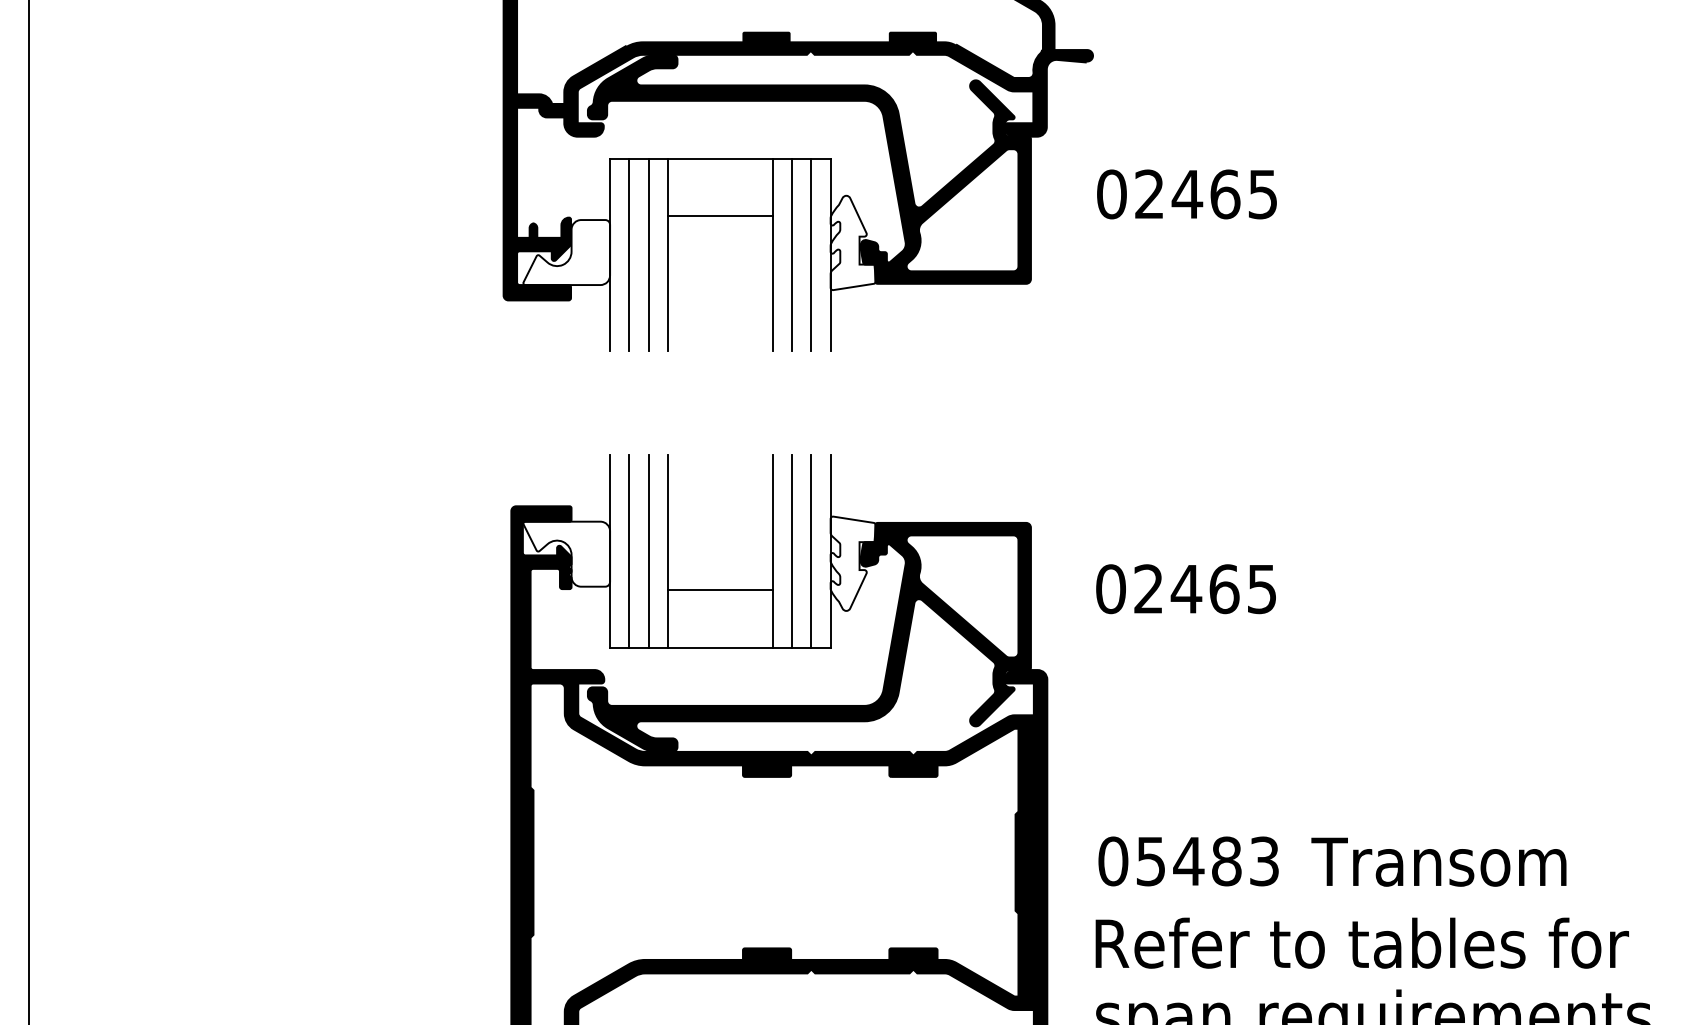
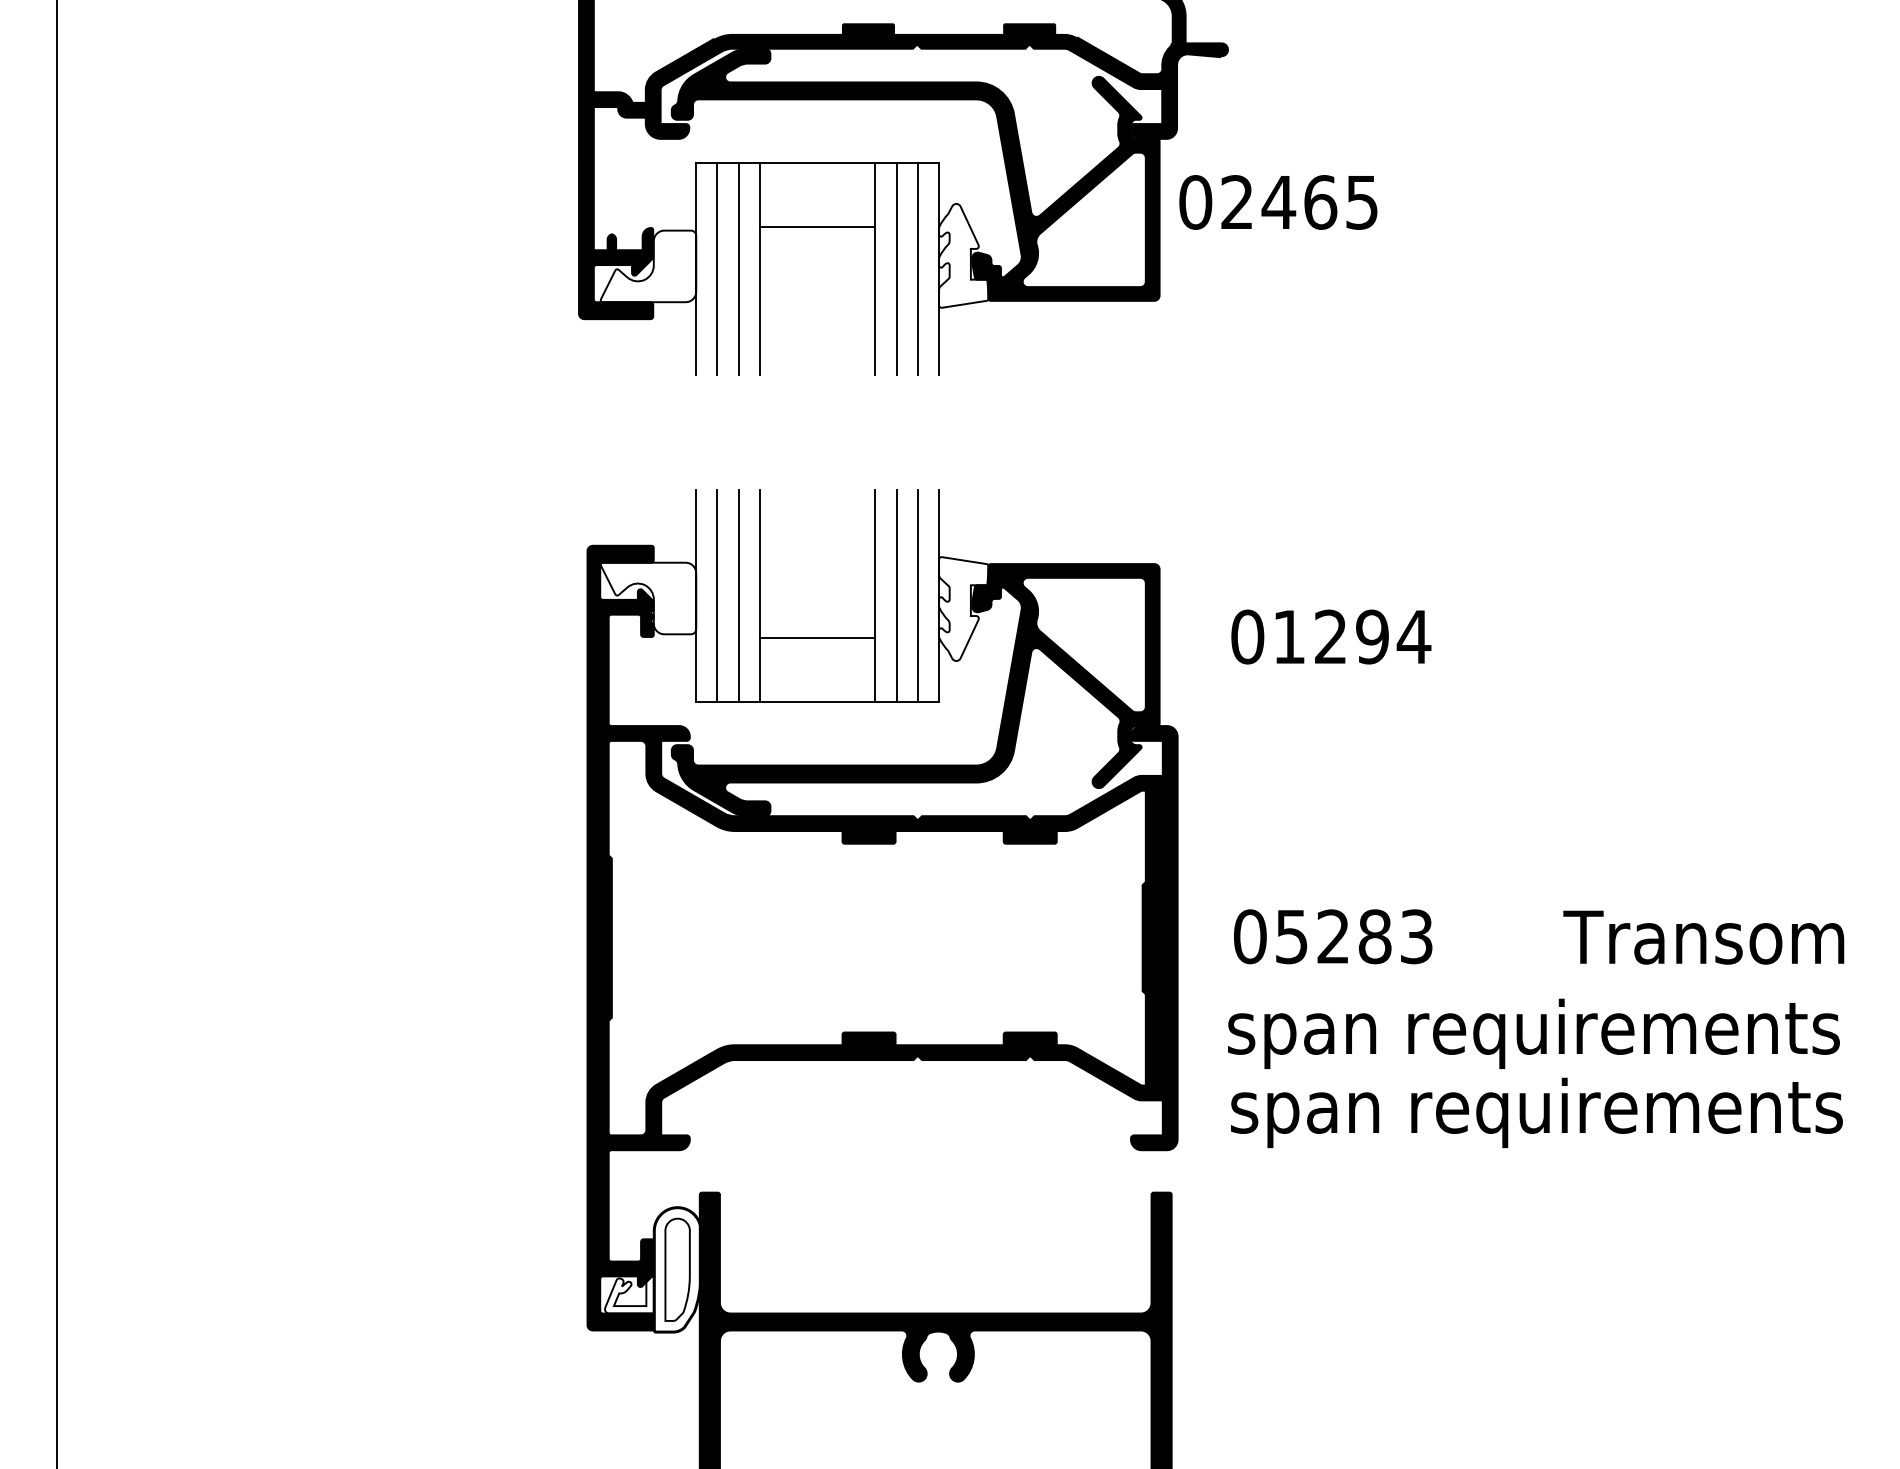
text: (1187, 194) -> (1278, 202), moved
text: (1206, 588) -> (1352, 636), 02465 -> 01294
text: (1188, 861) -> (1333, 936), 05483 -> 05283
text: (1438, 862) -> (1703, 937), moved
text: (1370, 949) -> (1533, 1033), Refer to tables for -> span requirements

